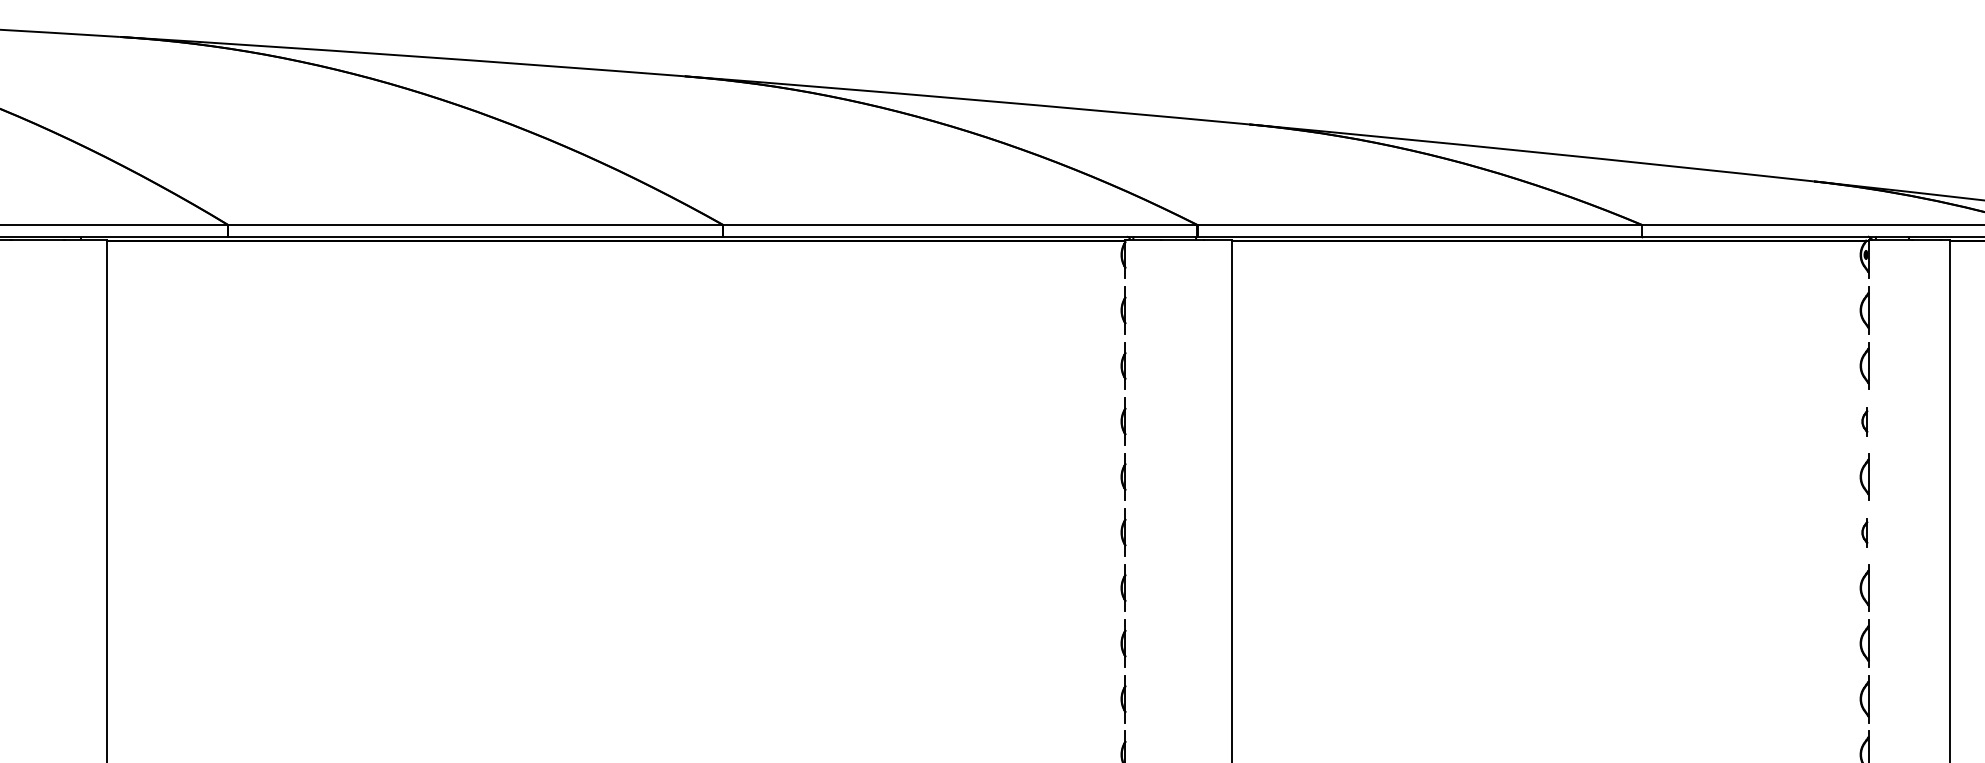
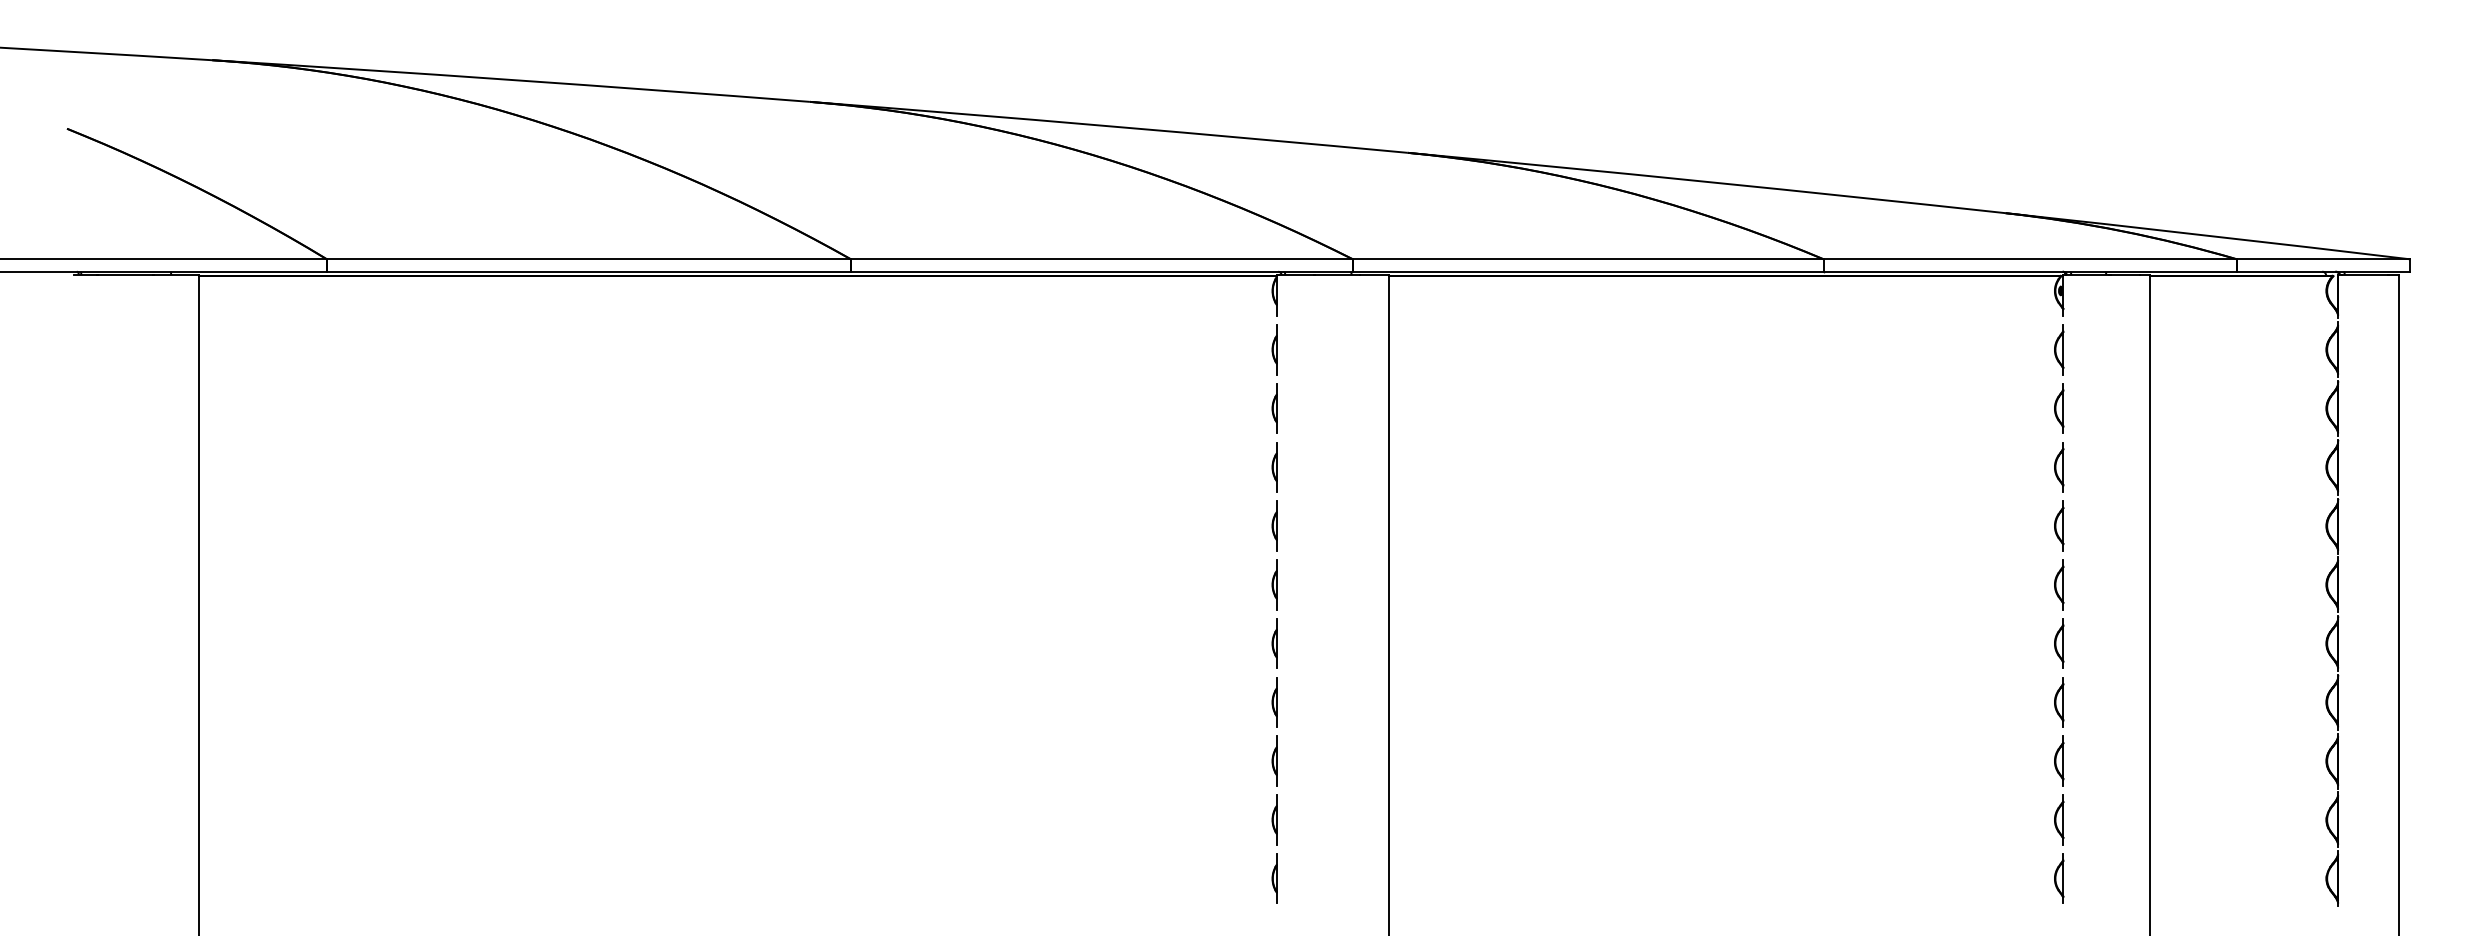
part: (1864, 421) -> (2059, 467), size x1.67
part: (1864, 532) -> (2059, 584), size x1.67

